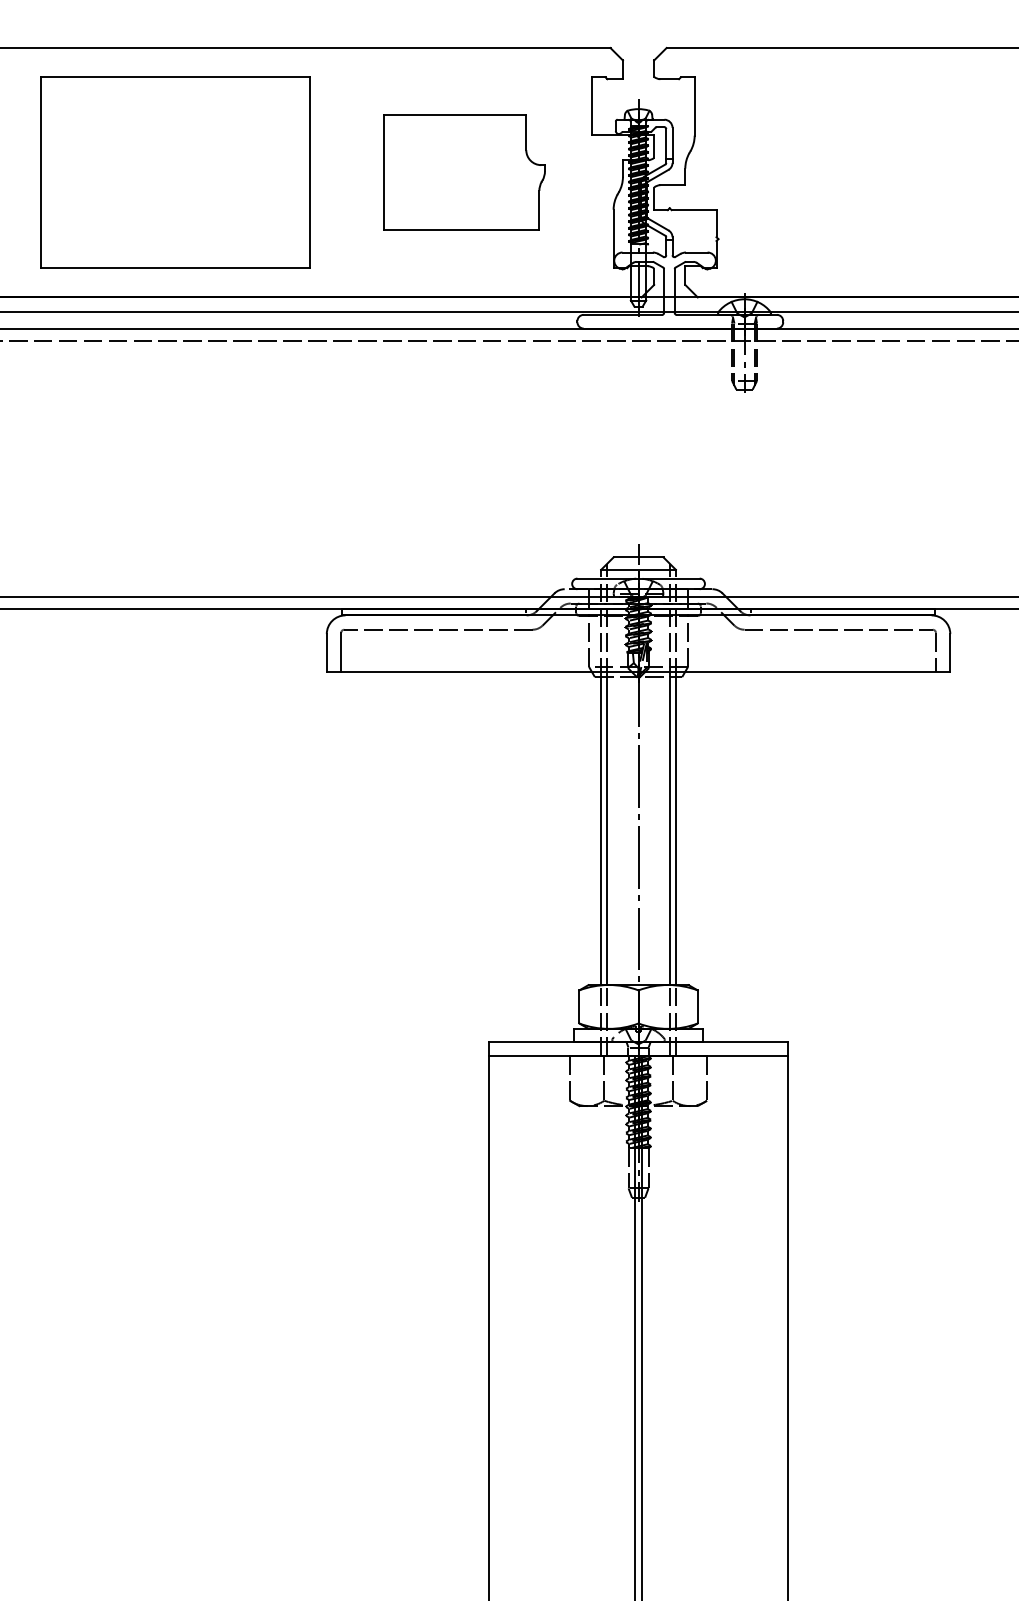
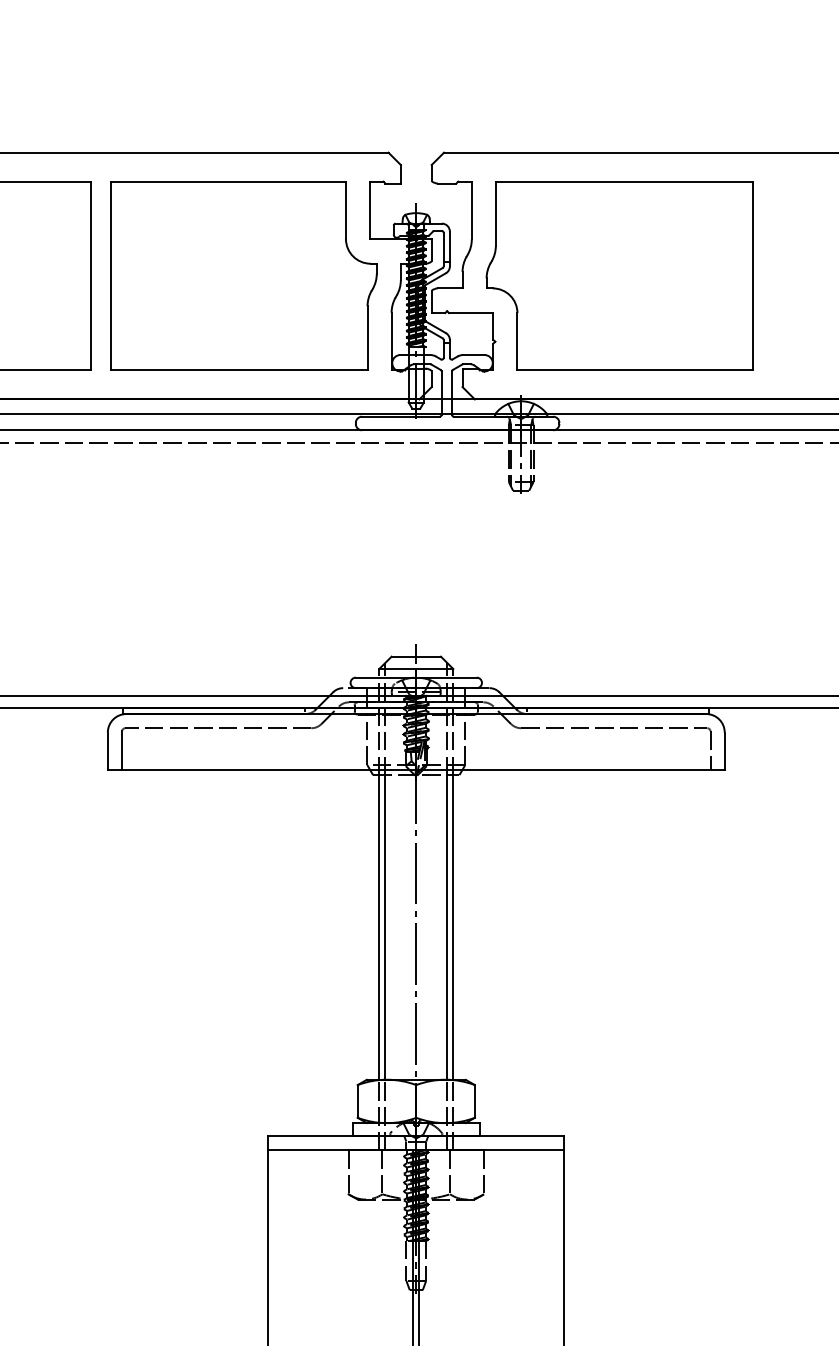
part: (464, 172) -> (244, 275), size x1.67
part: (843, 172) -> (619, 275), added

